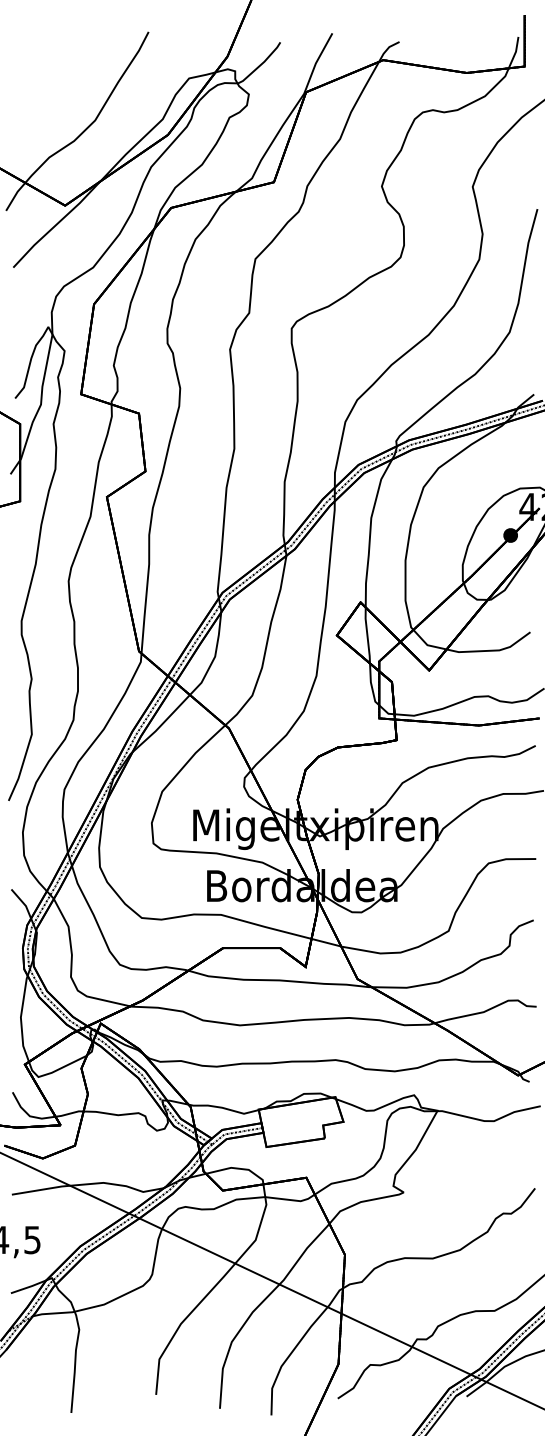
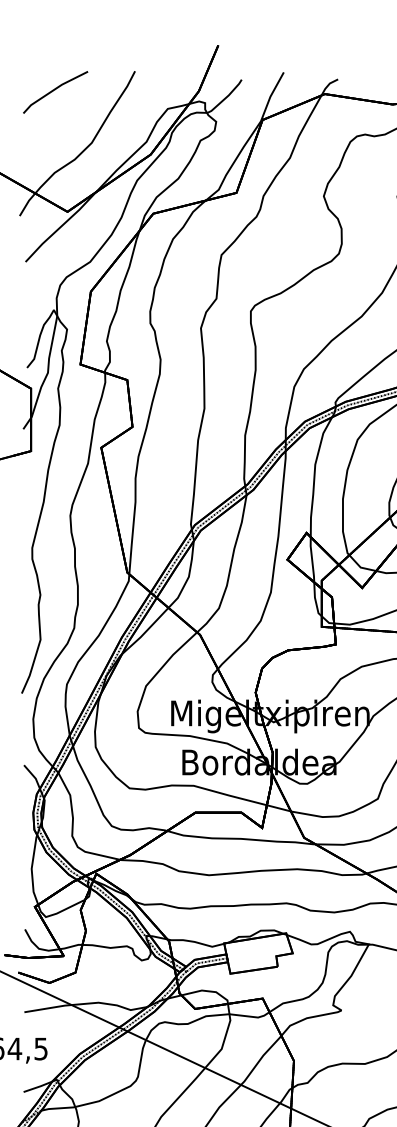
line: (49, 55) -> (54, 90), added

